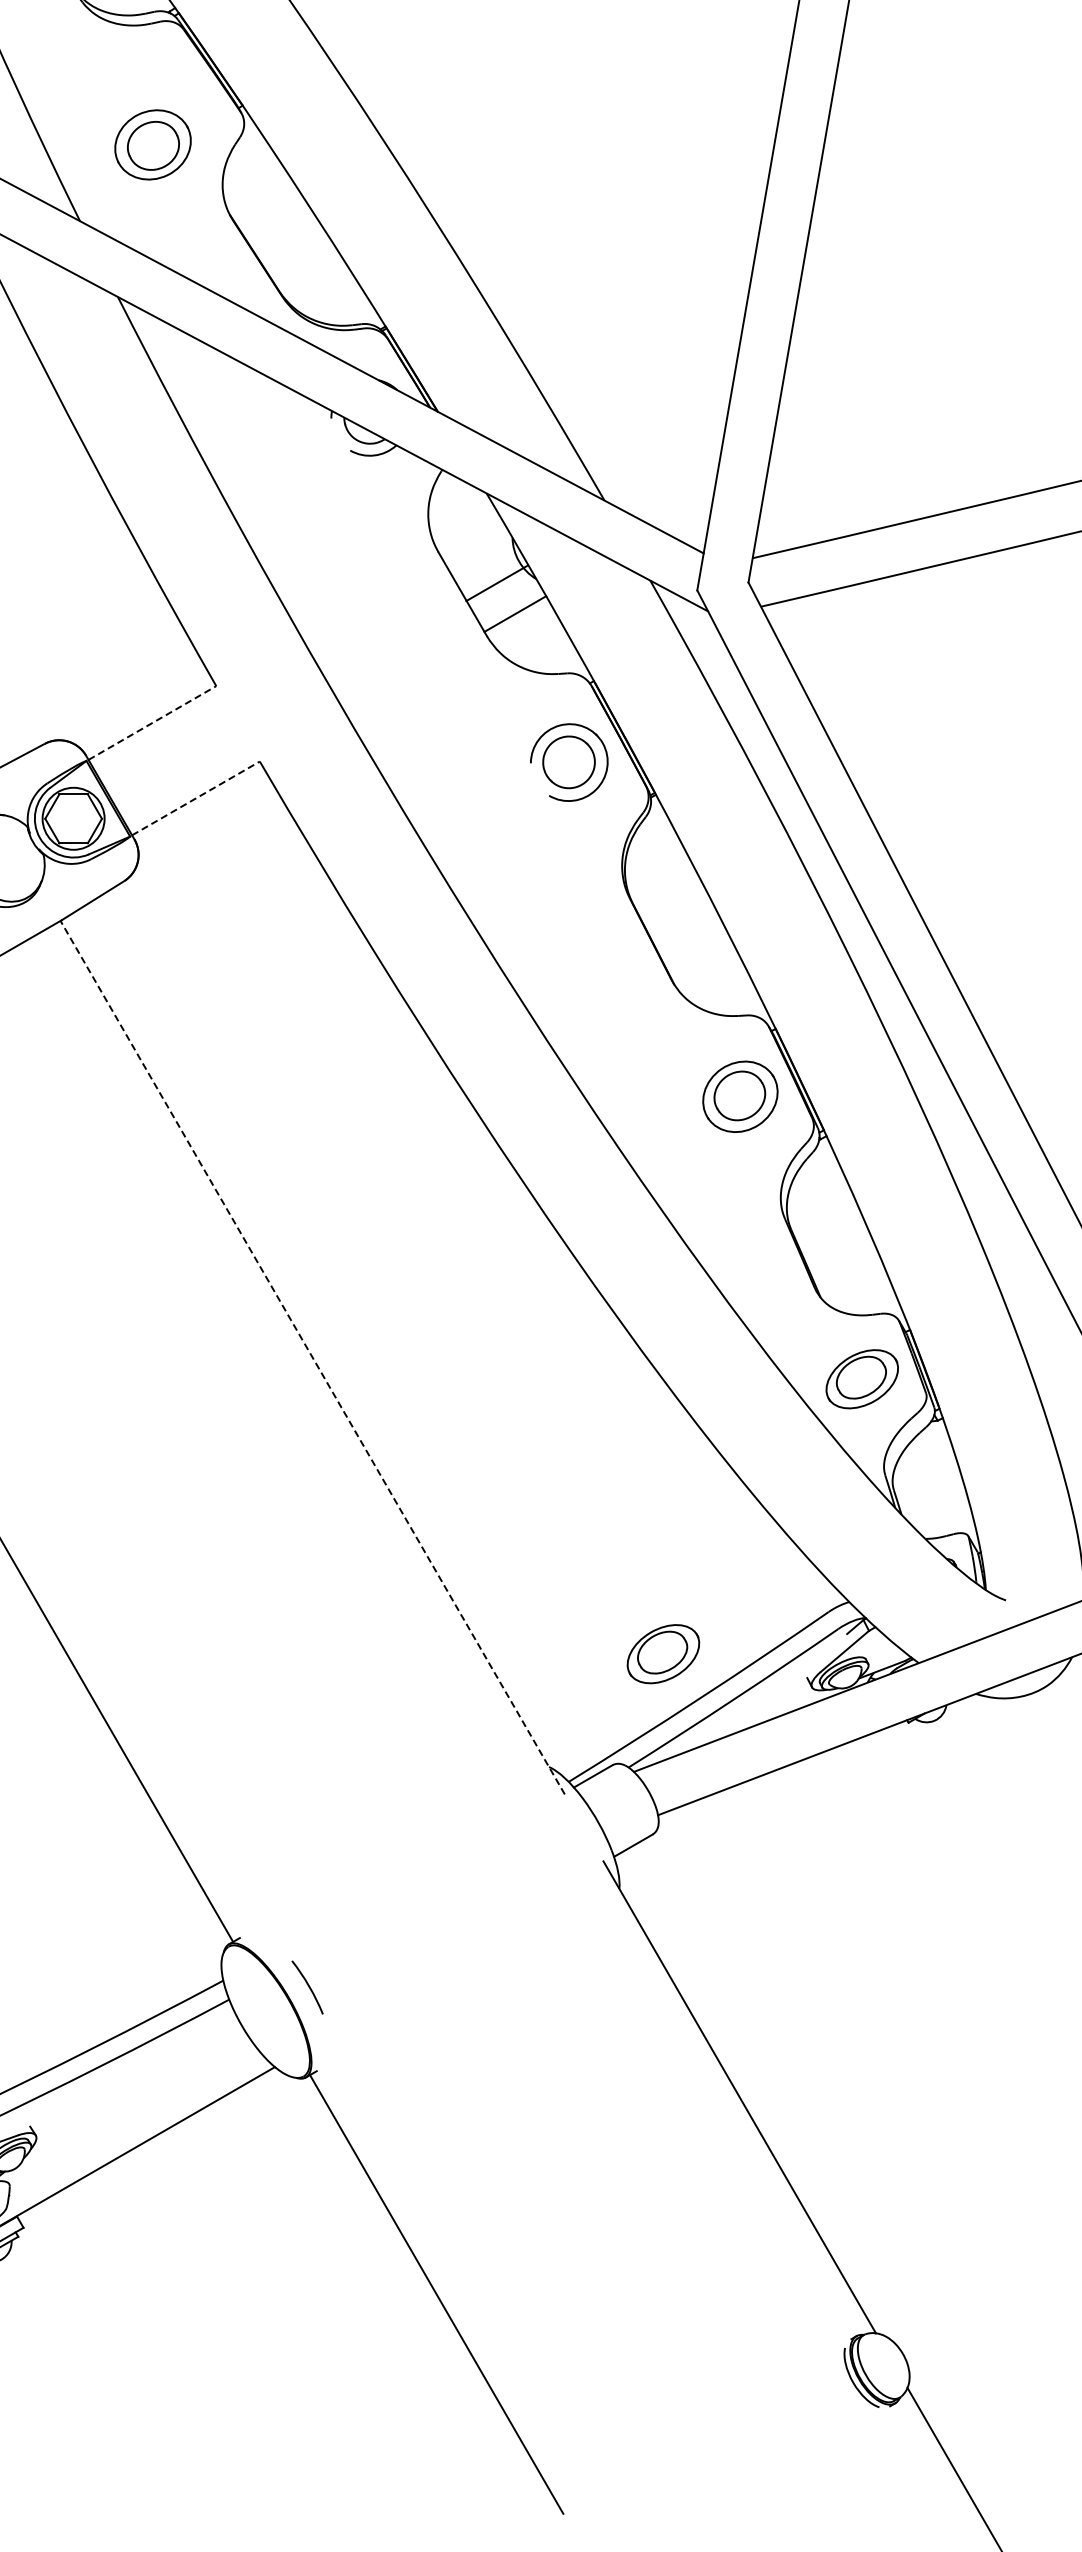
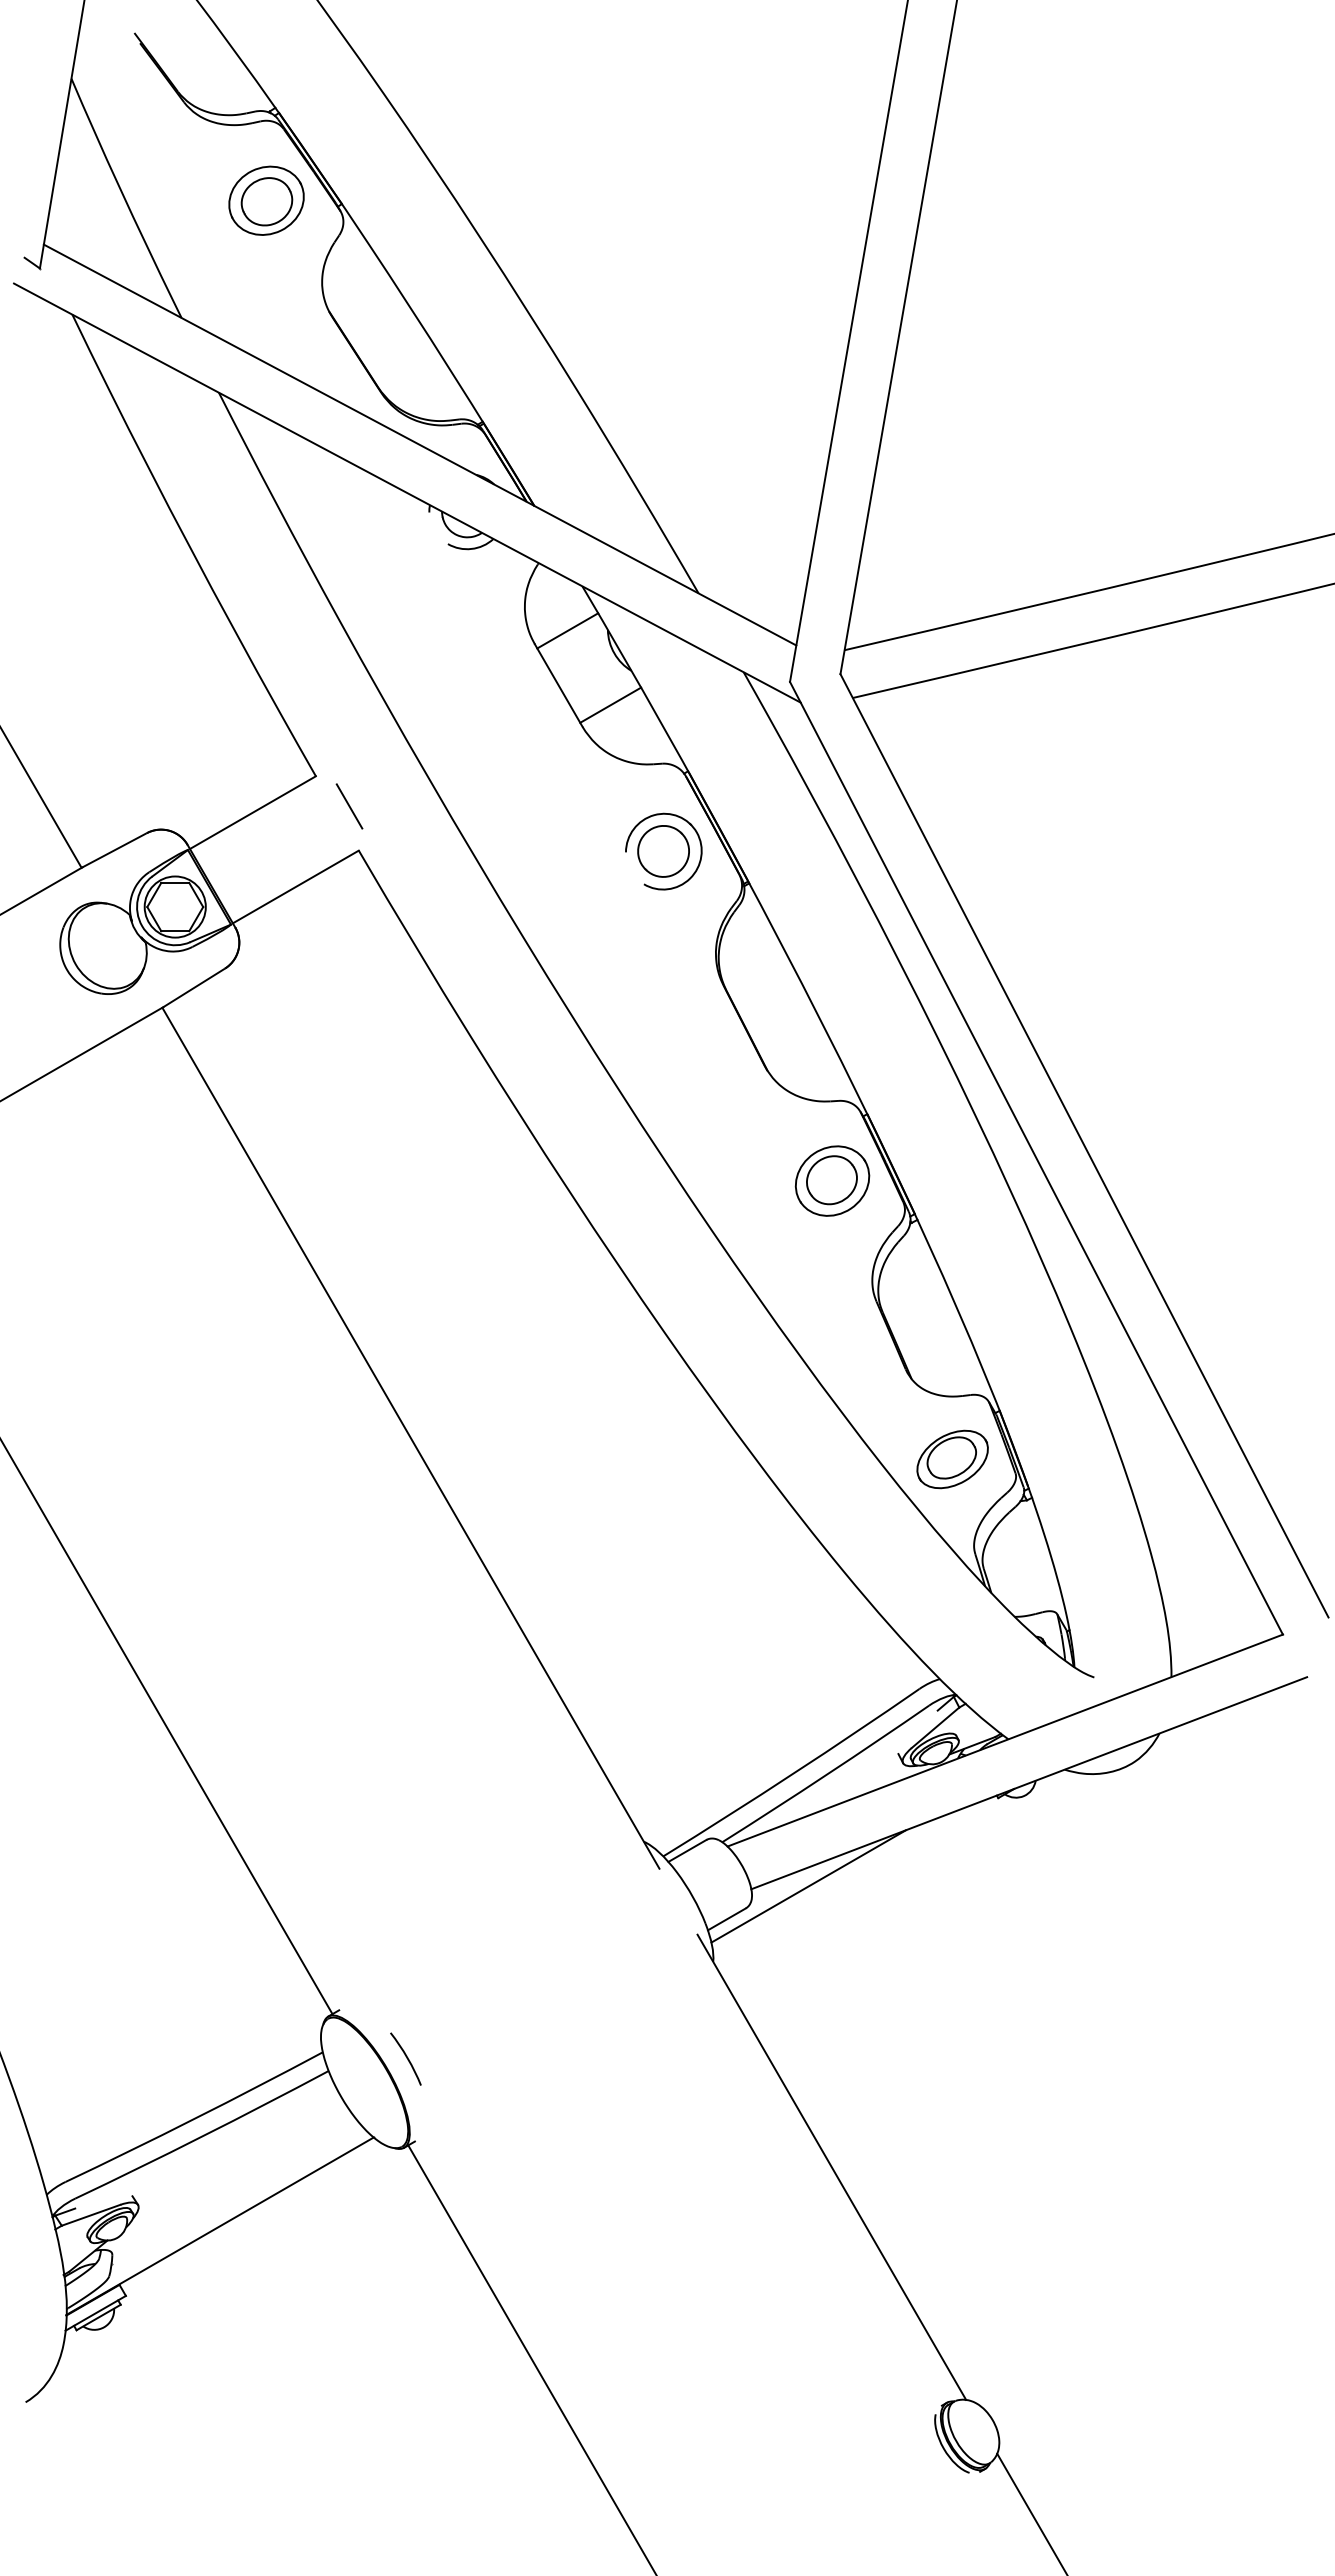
part: (152, 144) -> (266, 200), moved
line: (496, 582) -> (567, 630), moved
line: (250, 716) -> (349, 806), added
line: (151, 722) -> (252, 812), dashed -> solid
line: (195, 797) -> (295, 886), dashed -> solid
line: (312, 1356) -> (410, 1437), dashed -> solid
part: (663, 1654) -> (756, 1730), removed
line: (716, 1812) -> (808, 1886), added

